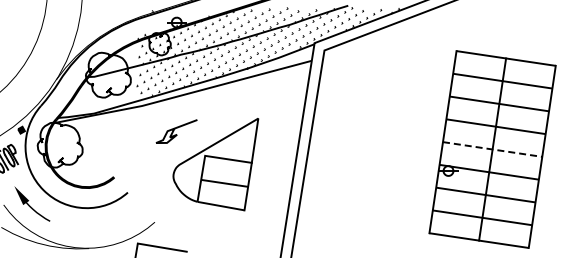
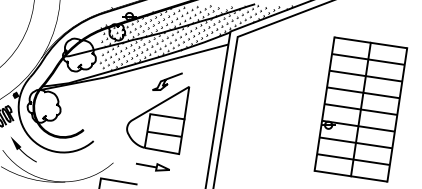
curve: (174, 131) -> (165, 81), moved
line: (493, 149) -> (361, 109), dashed -> solid
part: (208, 227) -> (152, 166), added

